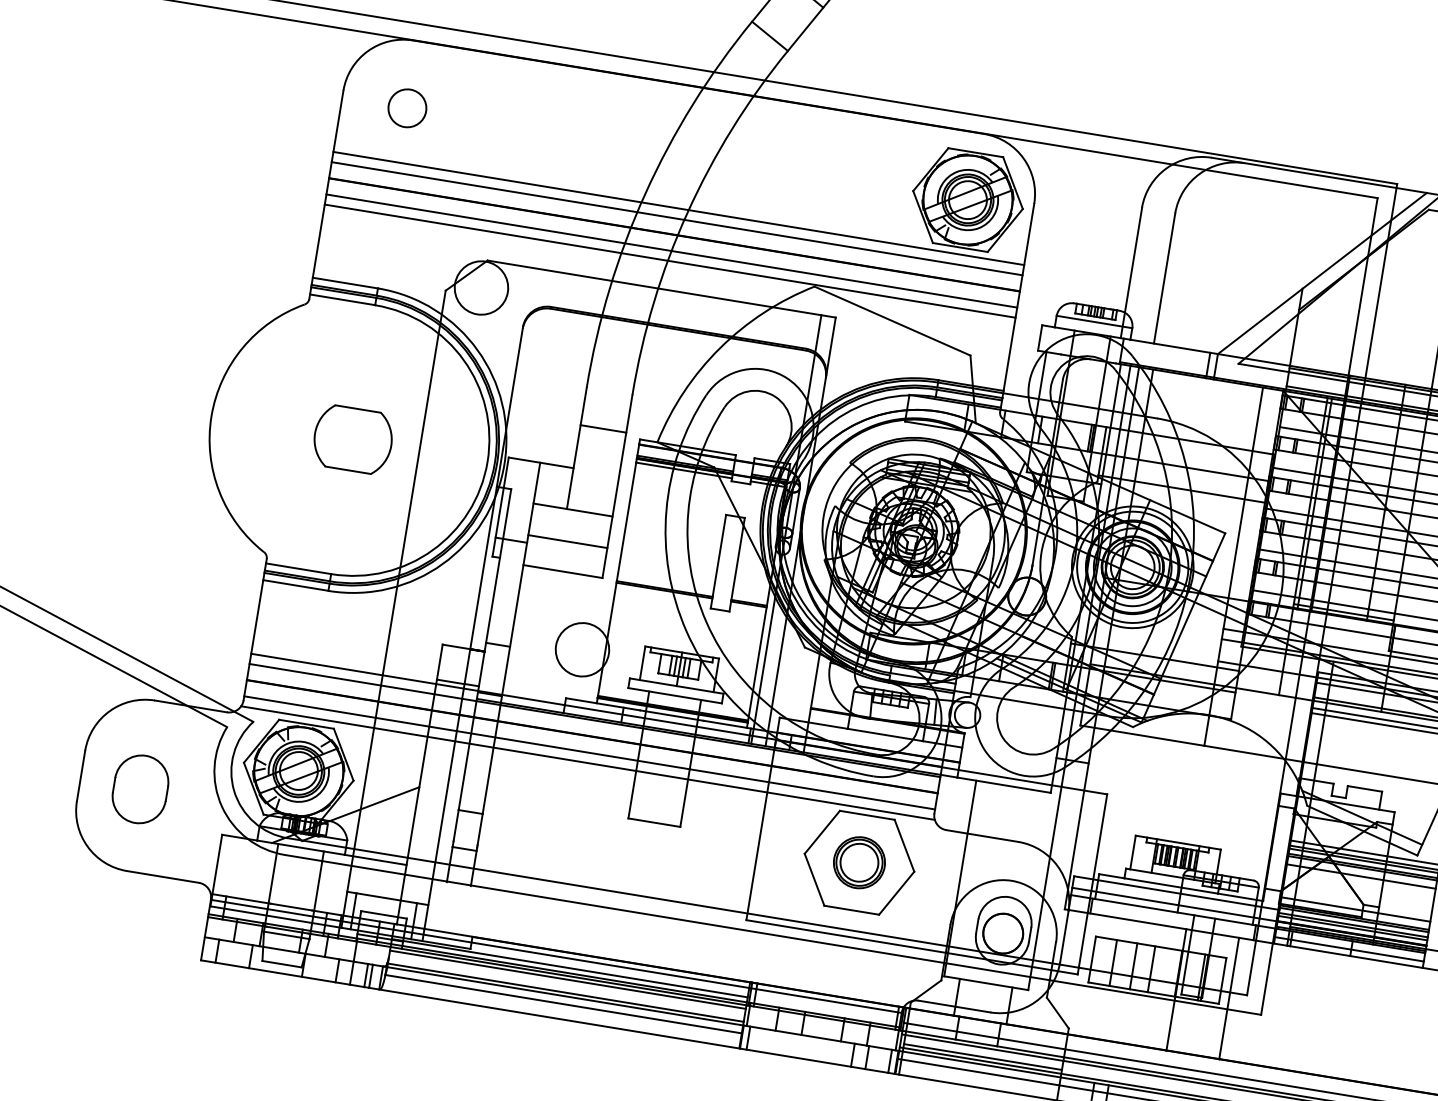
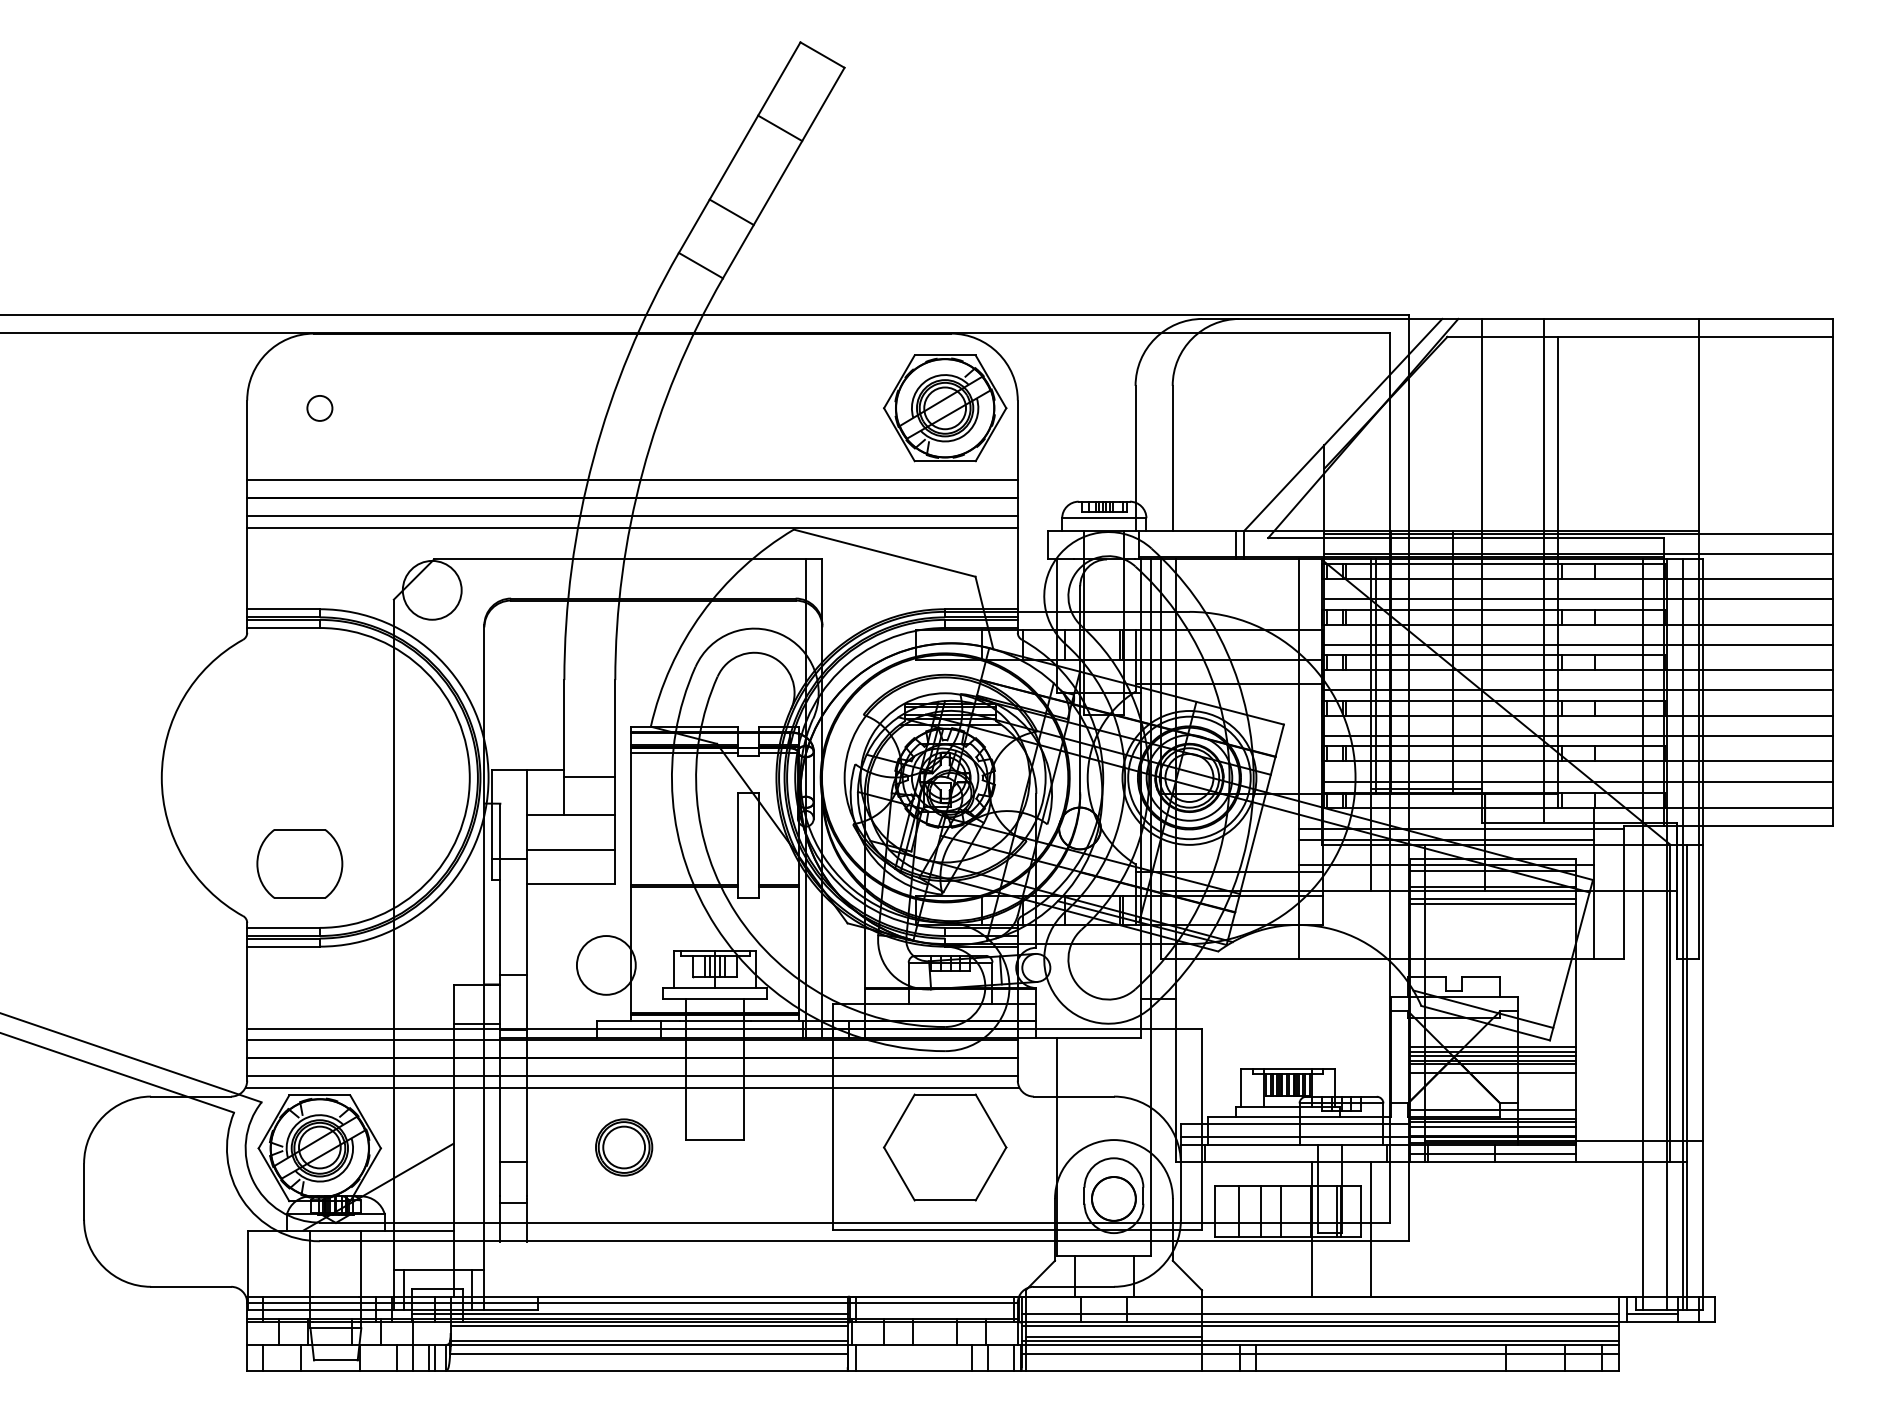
circle: (407, 108) -> (319, 408), size x0.6
line: (678, 208) -> (632, 468), removed
line: (603, 428) -> (589, 776), moved
part: (352, 439) -> (299, 863), moved
part: (140, 789) -> (150, 1195), removed
part: (859, 862) -> (624, 1147), moved
line: (1352, 927) -> (1492, 1130), removed

